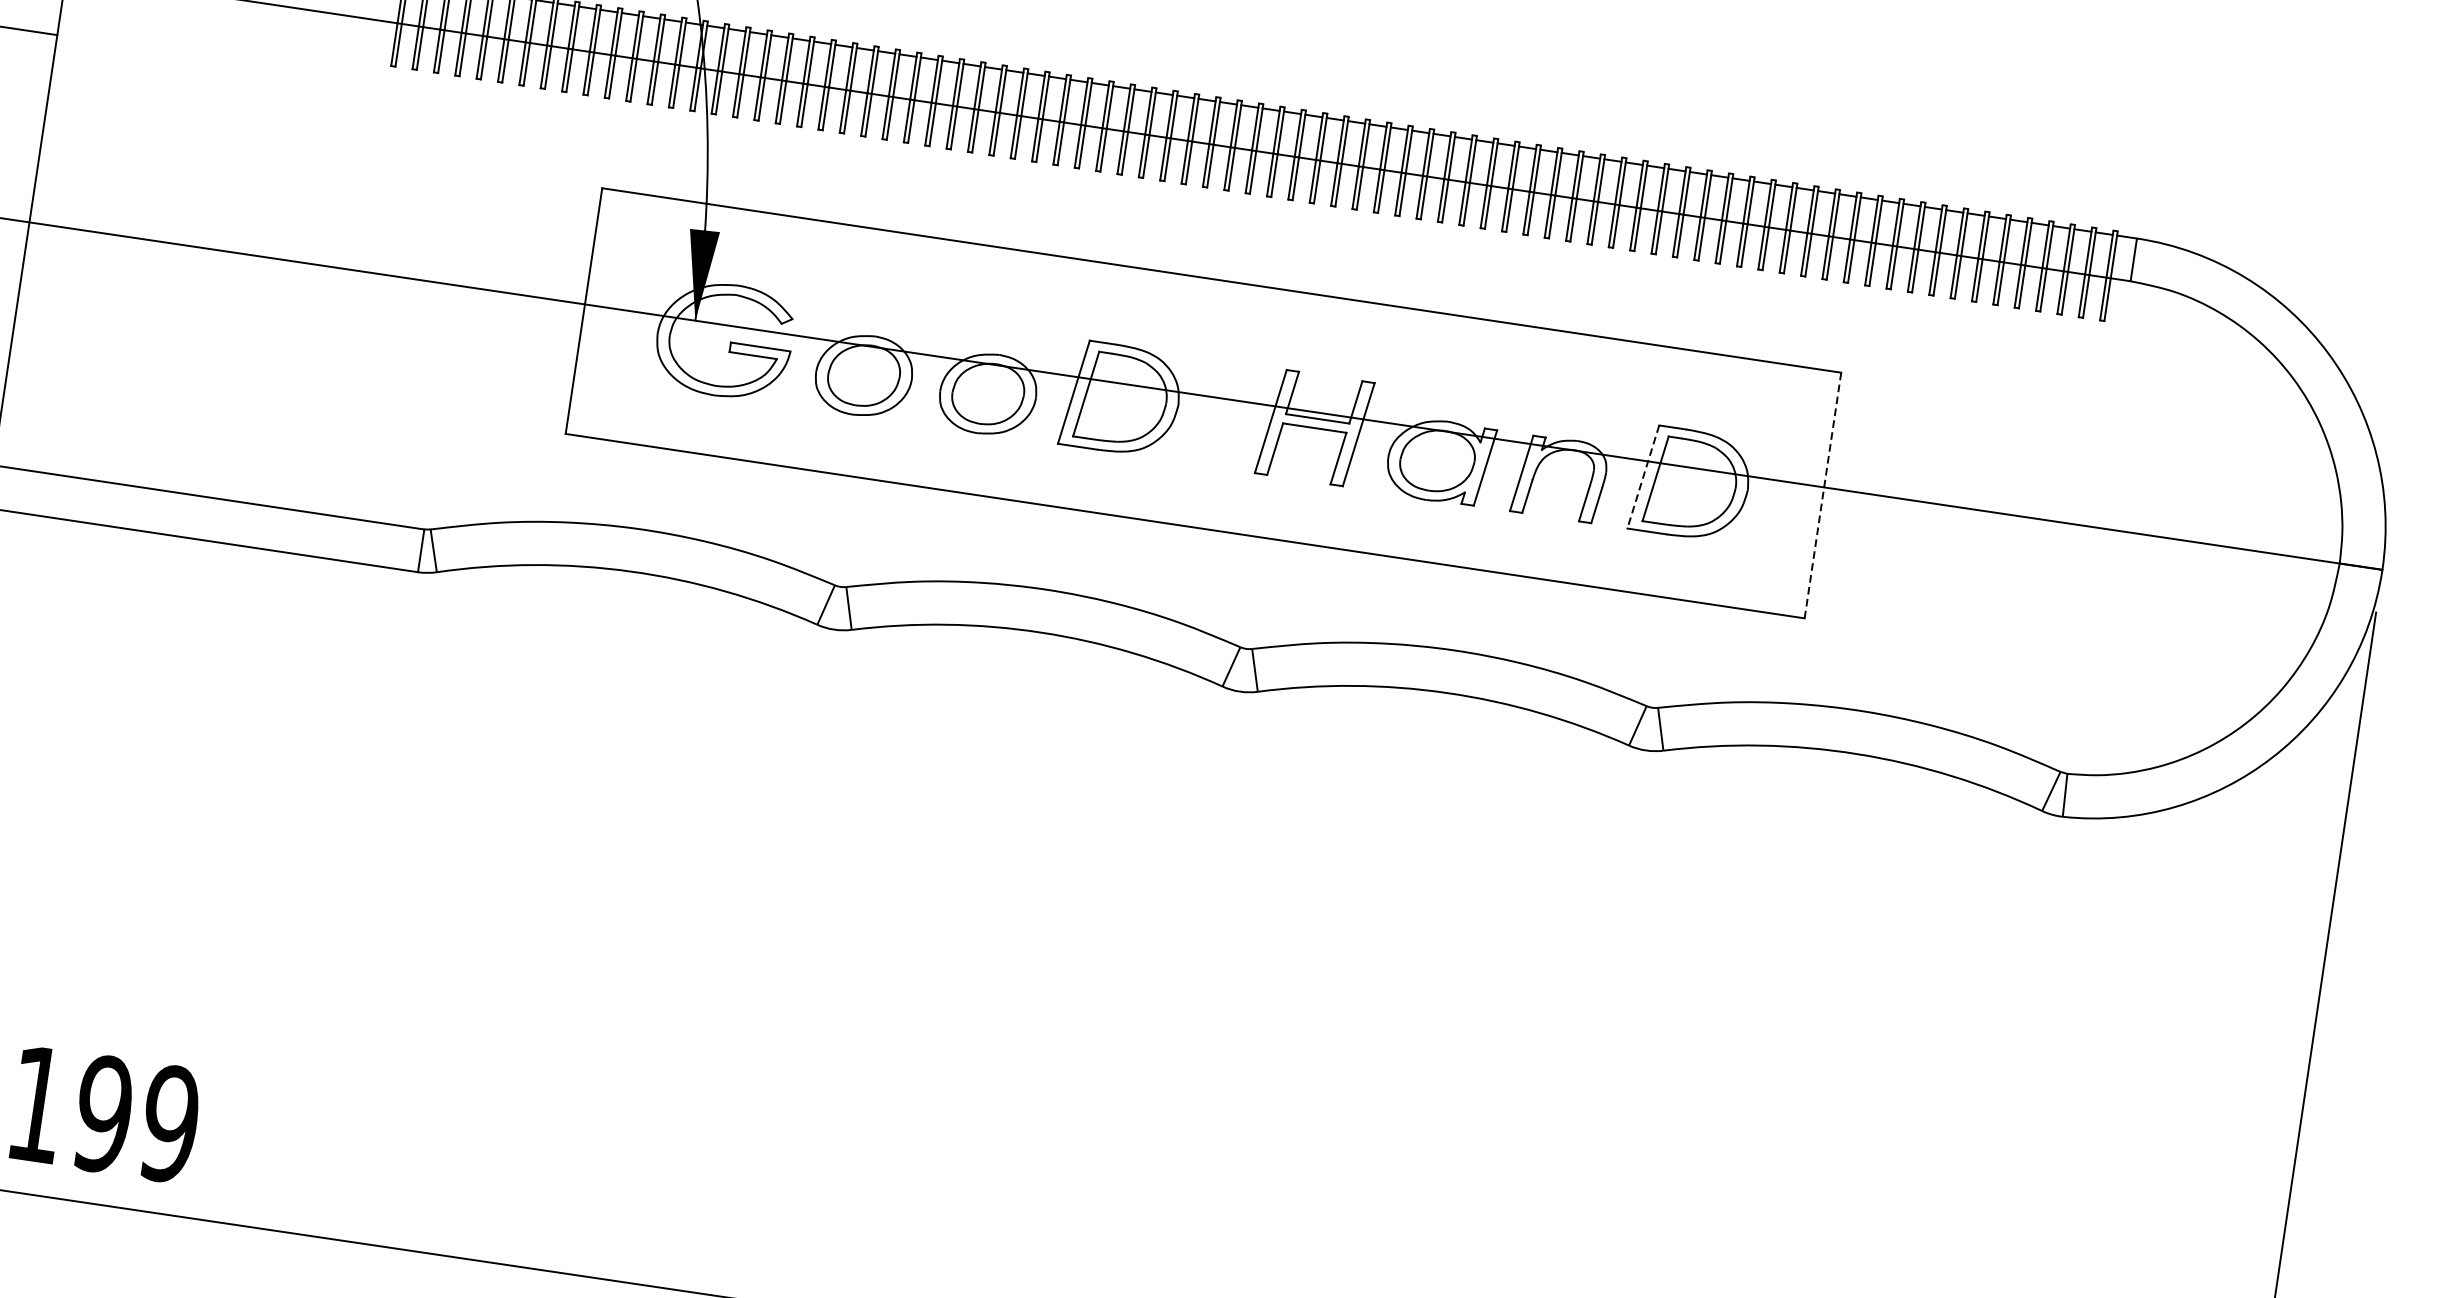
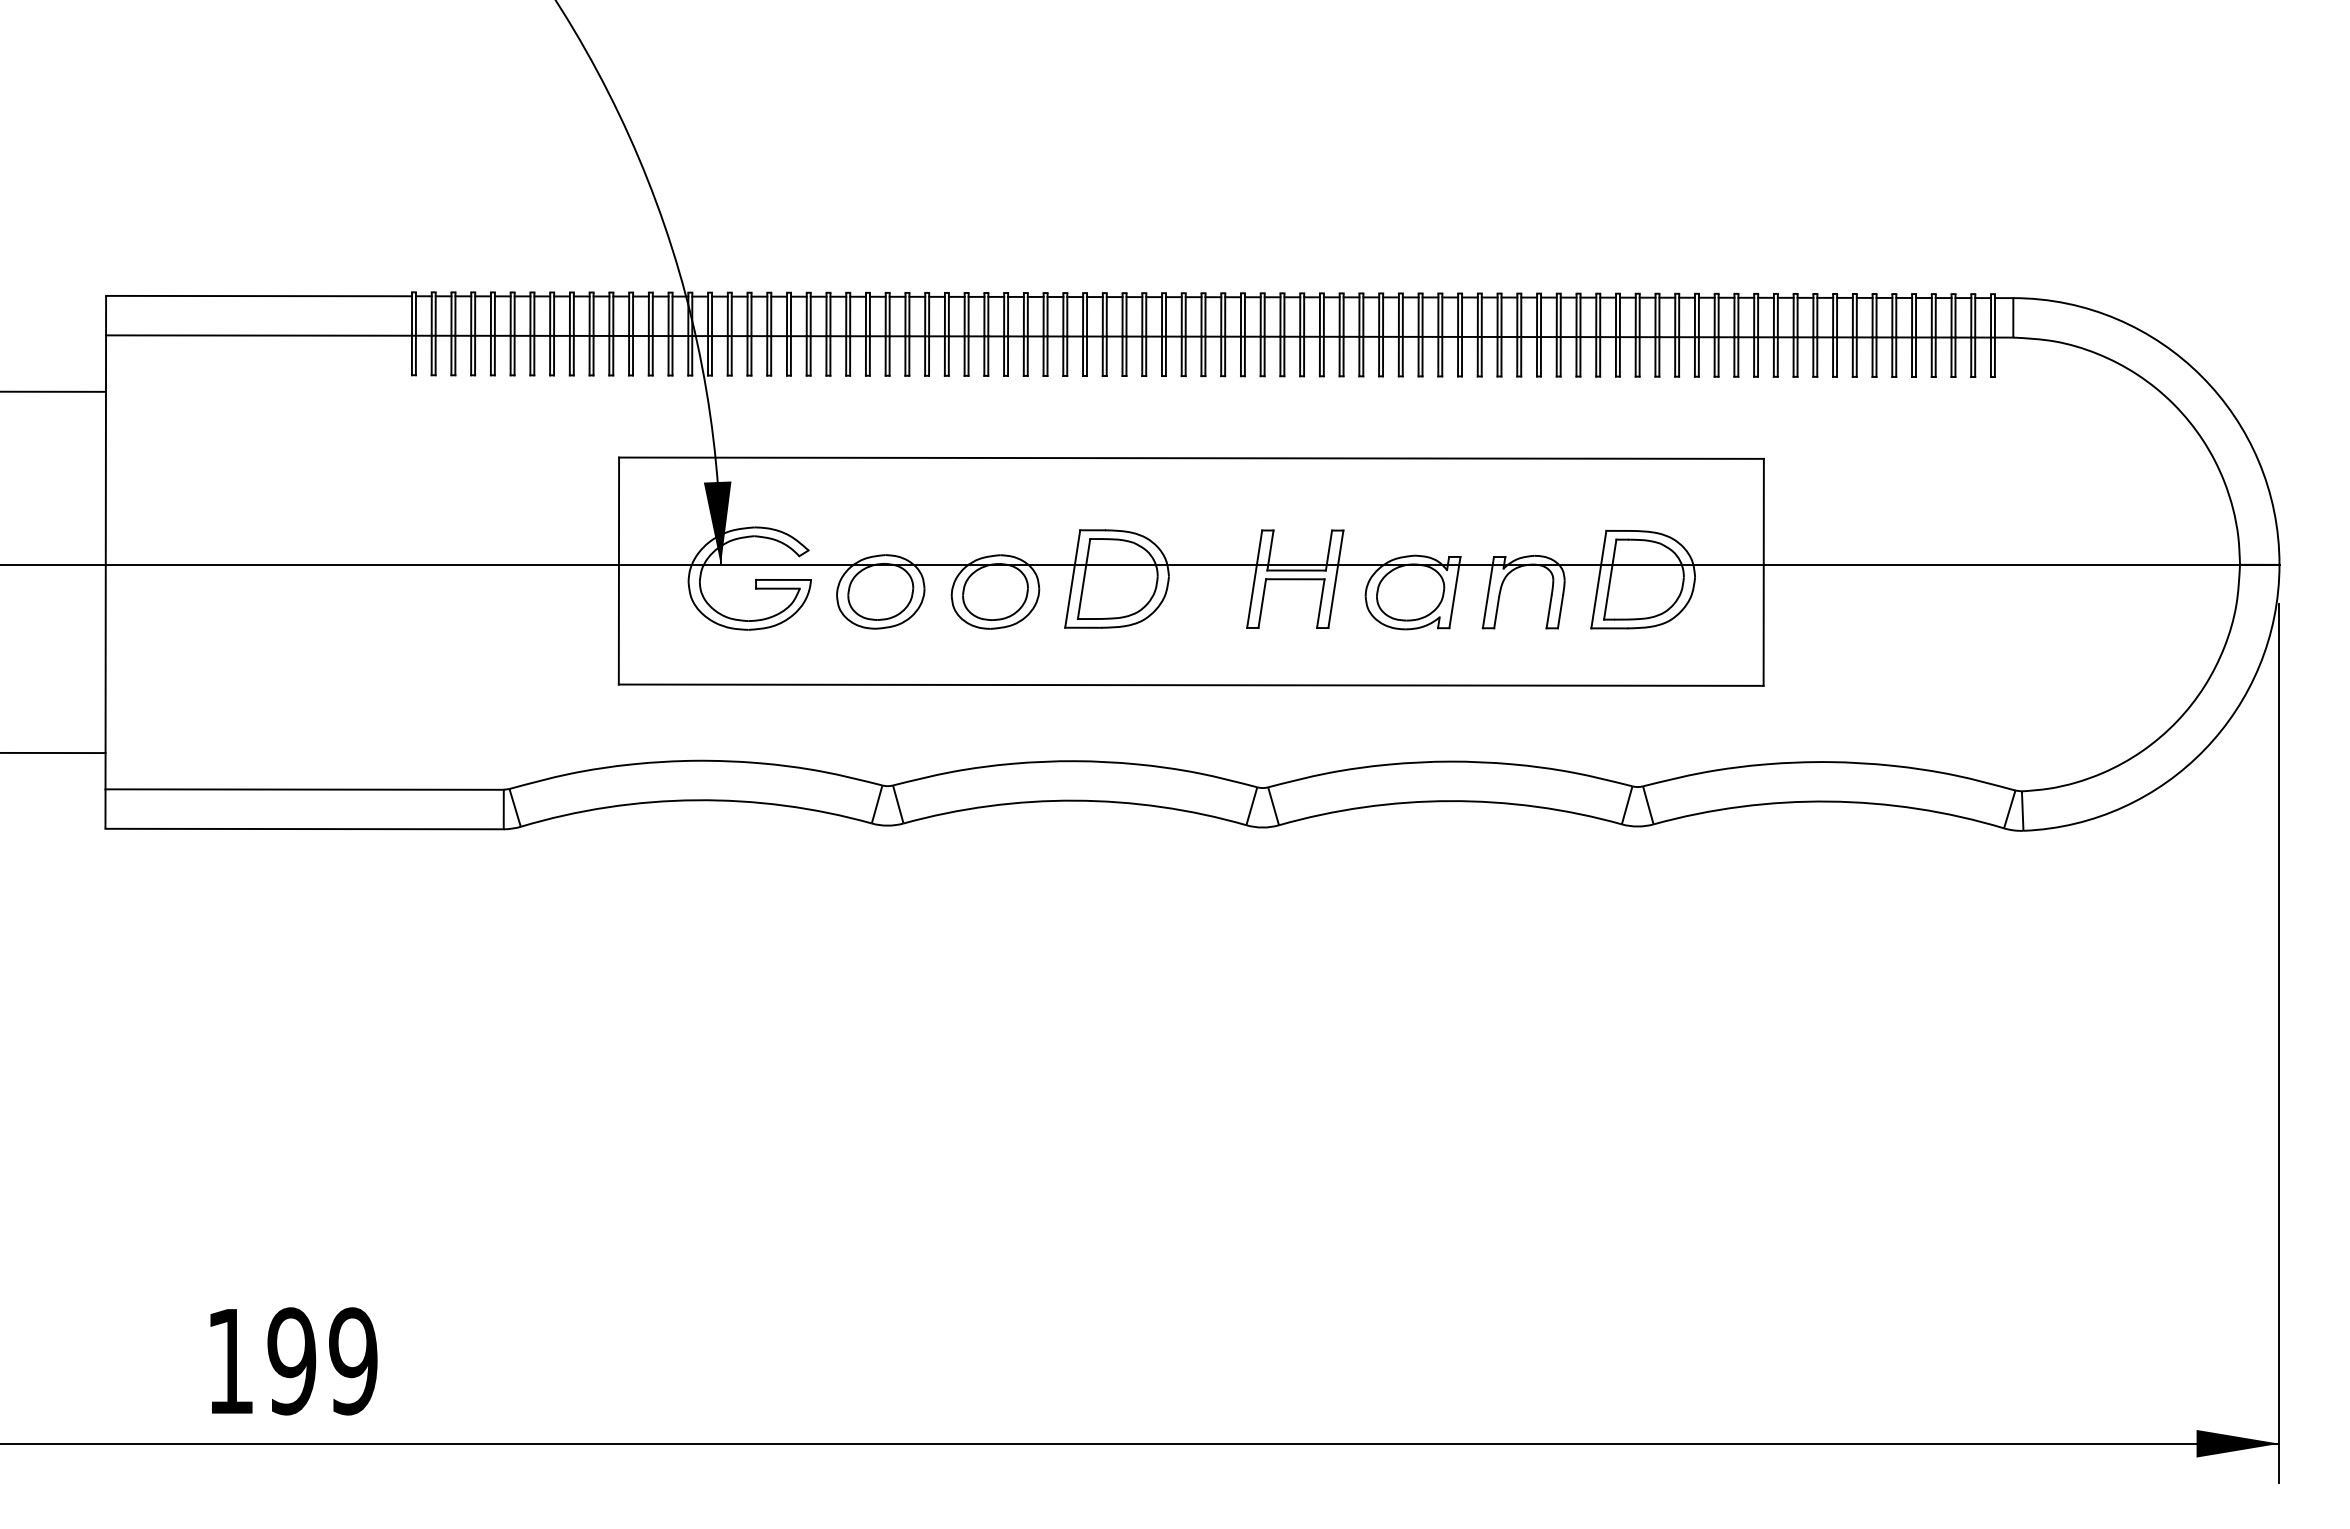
line: (1642, 477) -> (1598, 580), dashed -> solid
line: (1822, 495) -> (1763, 572), dashed -> solid

